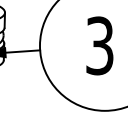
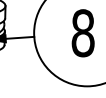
text: (99, 46) -> (82, 33), 3 -> 8

